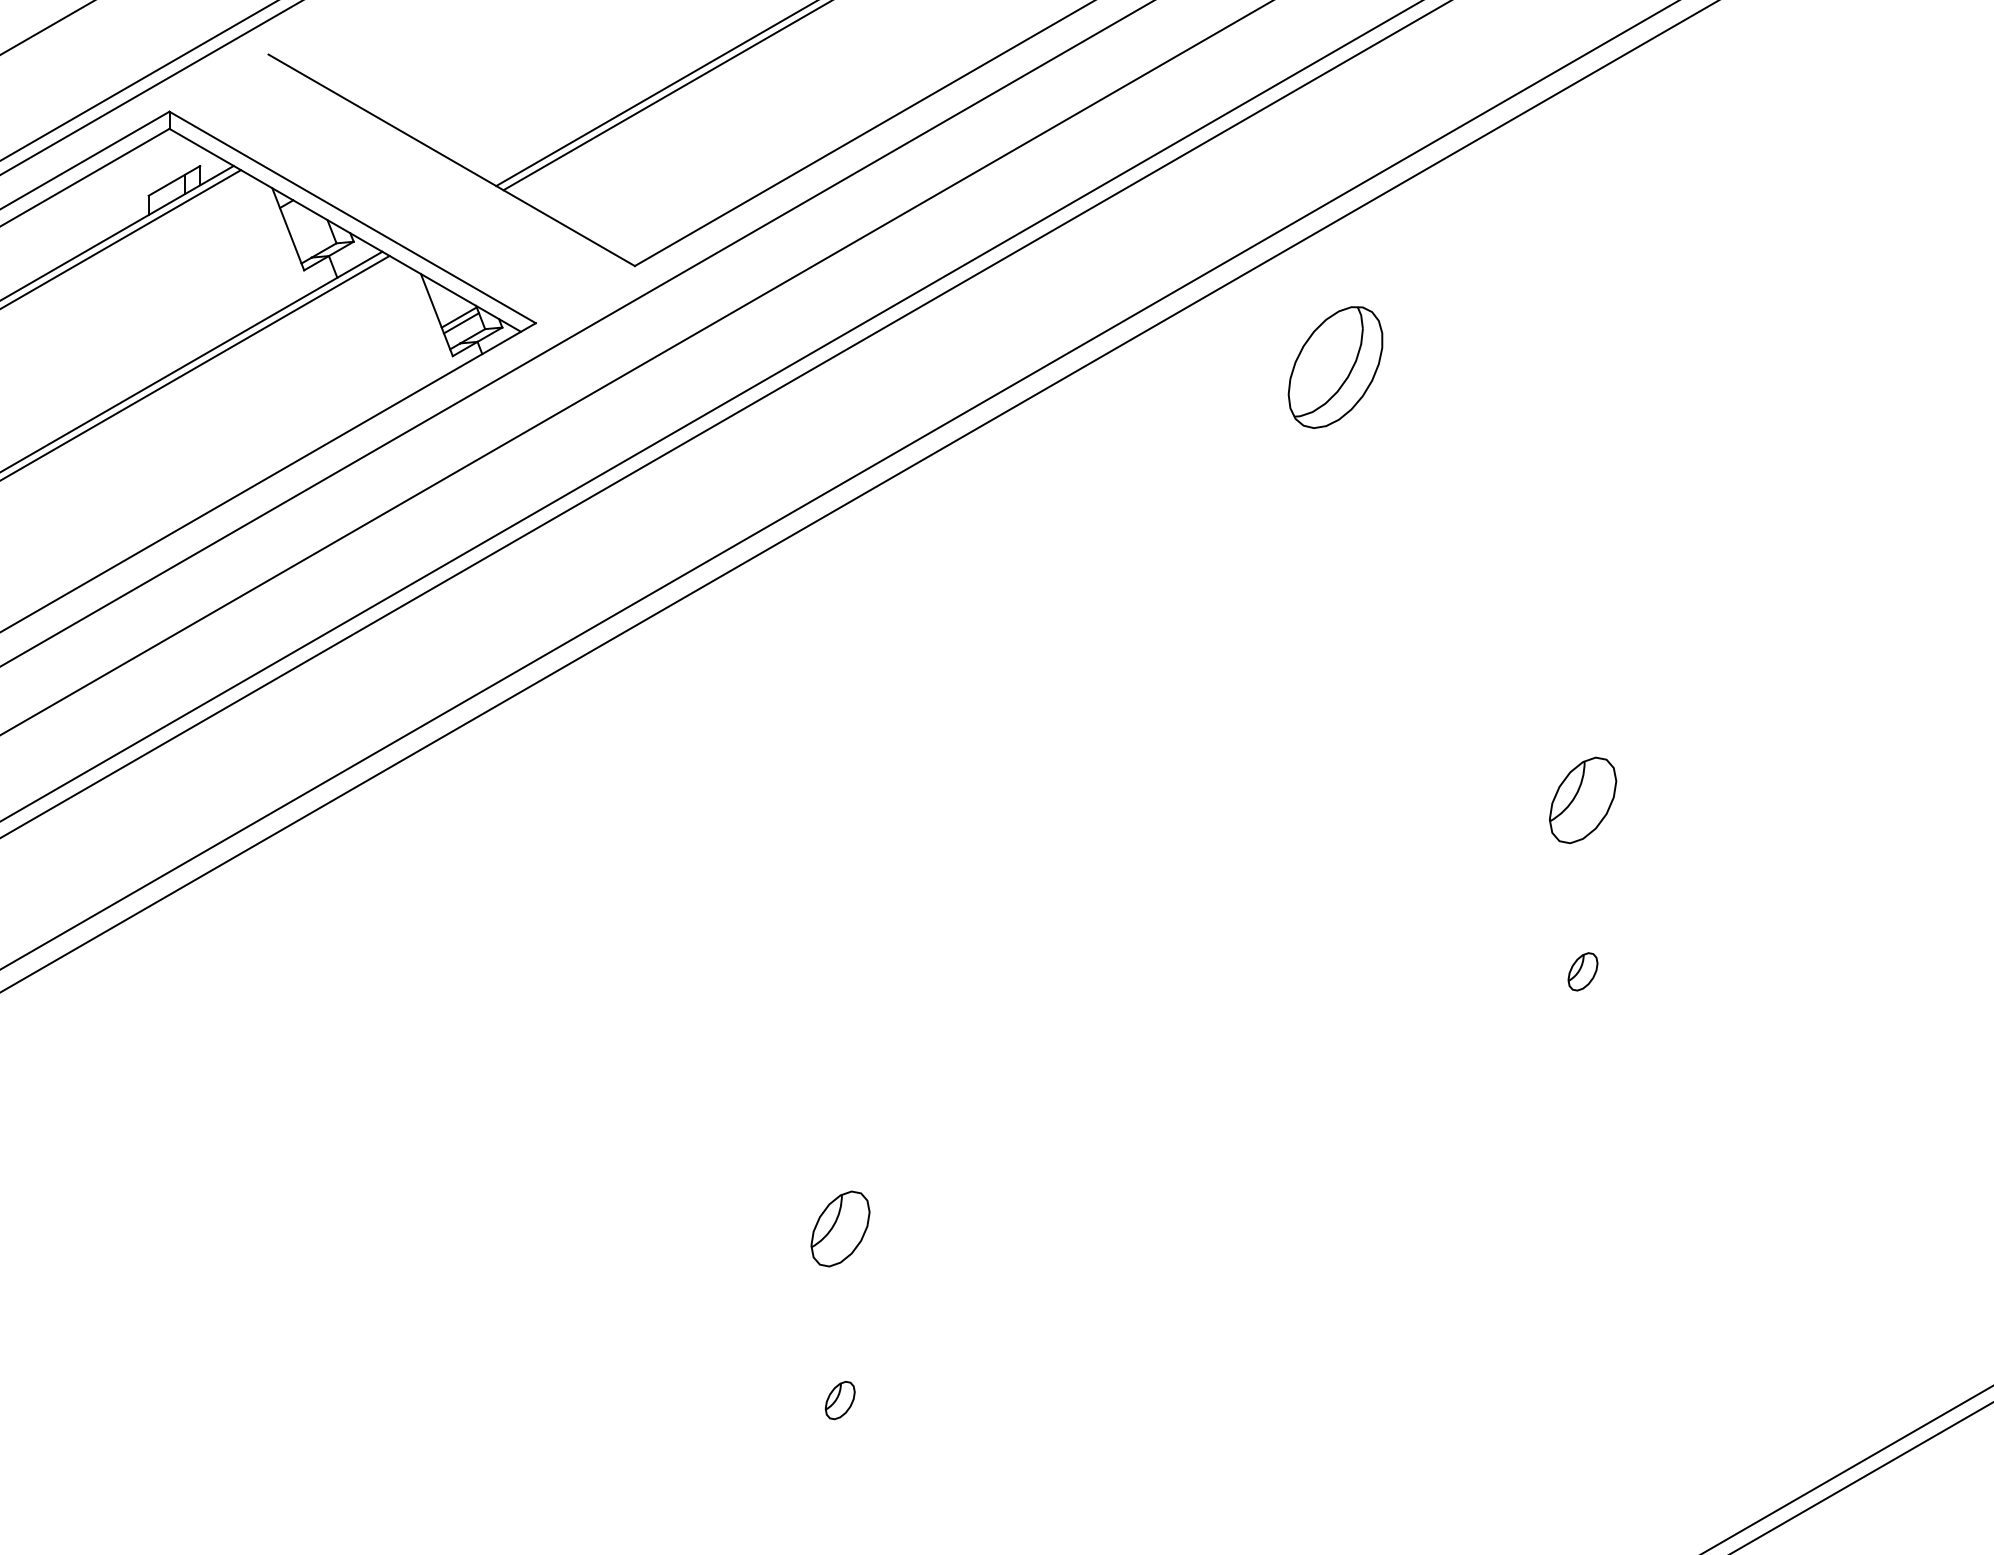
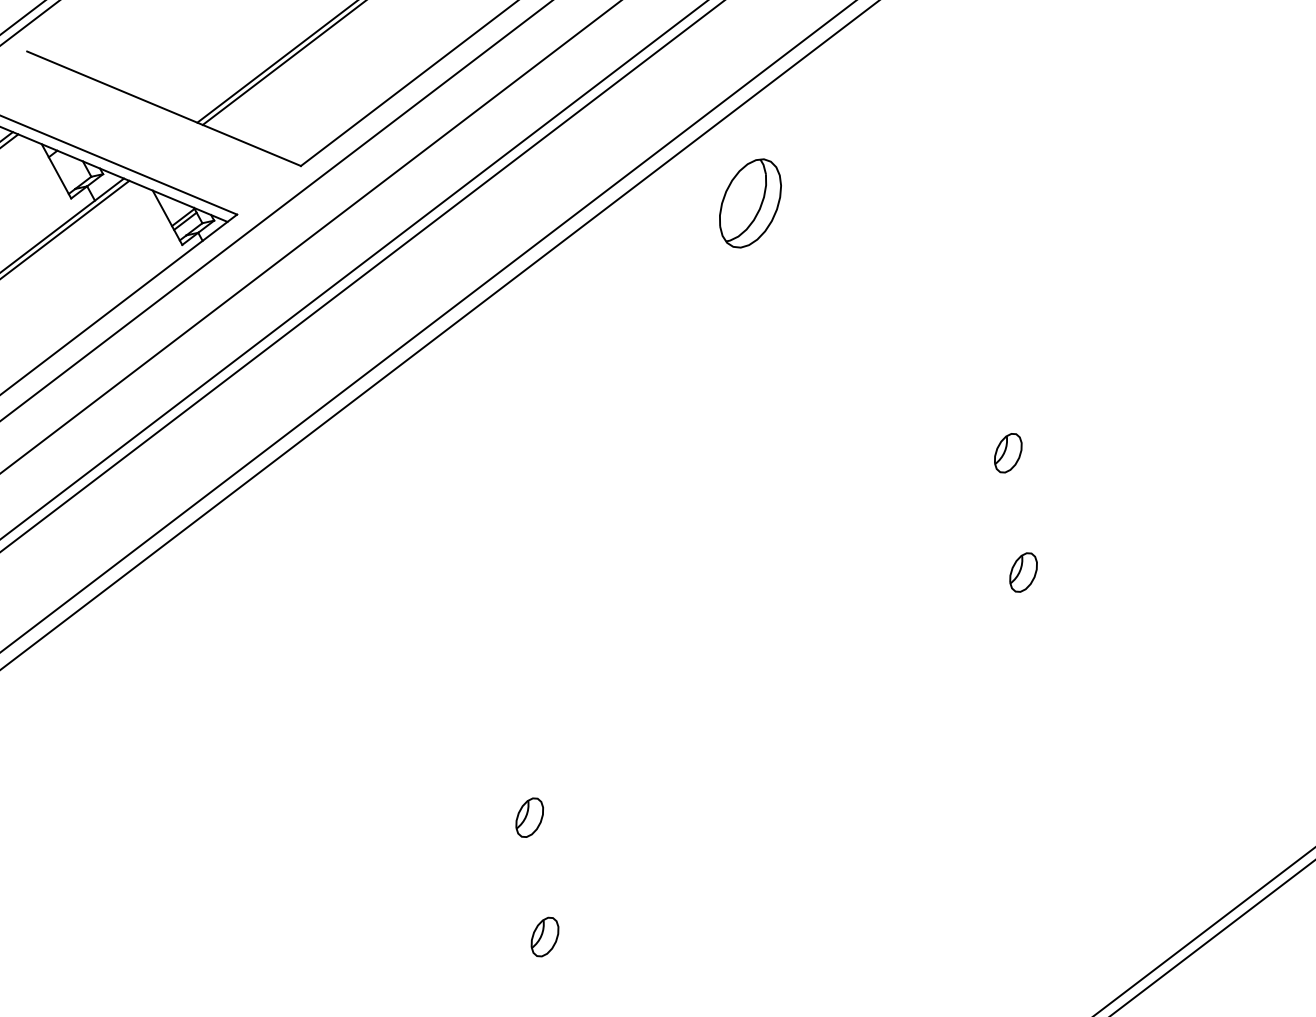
part: (1335, 367) -> (750, 203), moved
part: (1582, 799) -> (1007, 452), size x0.62
part: (1582, 971) -> (1023, 572), size x1.43
part: (839, 1228) -> (529, 817), size x0.71
part: (839, 1400) -> (544, 937), size x1.43

